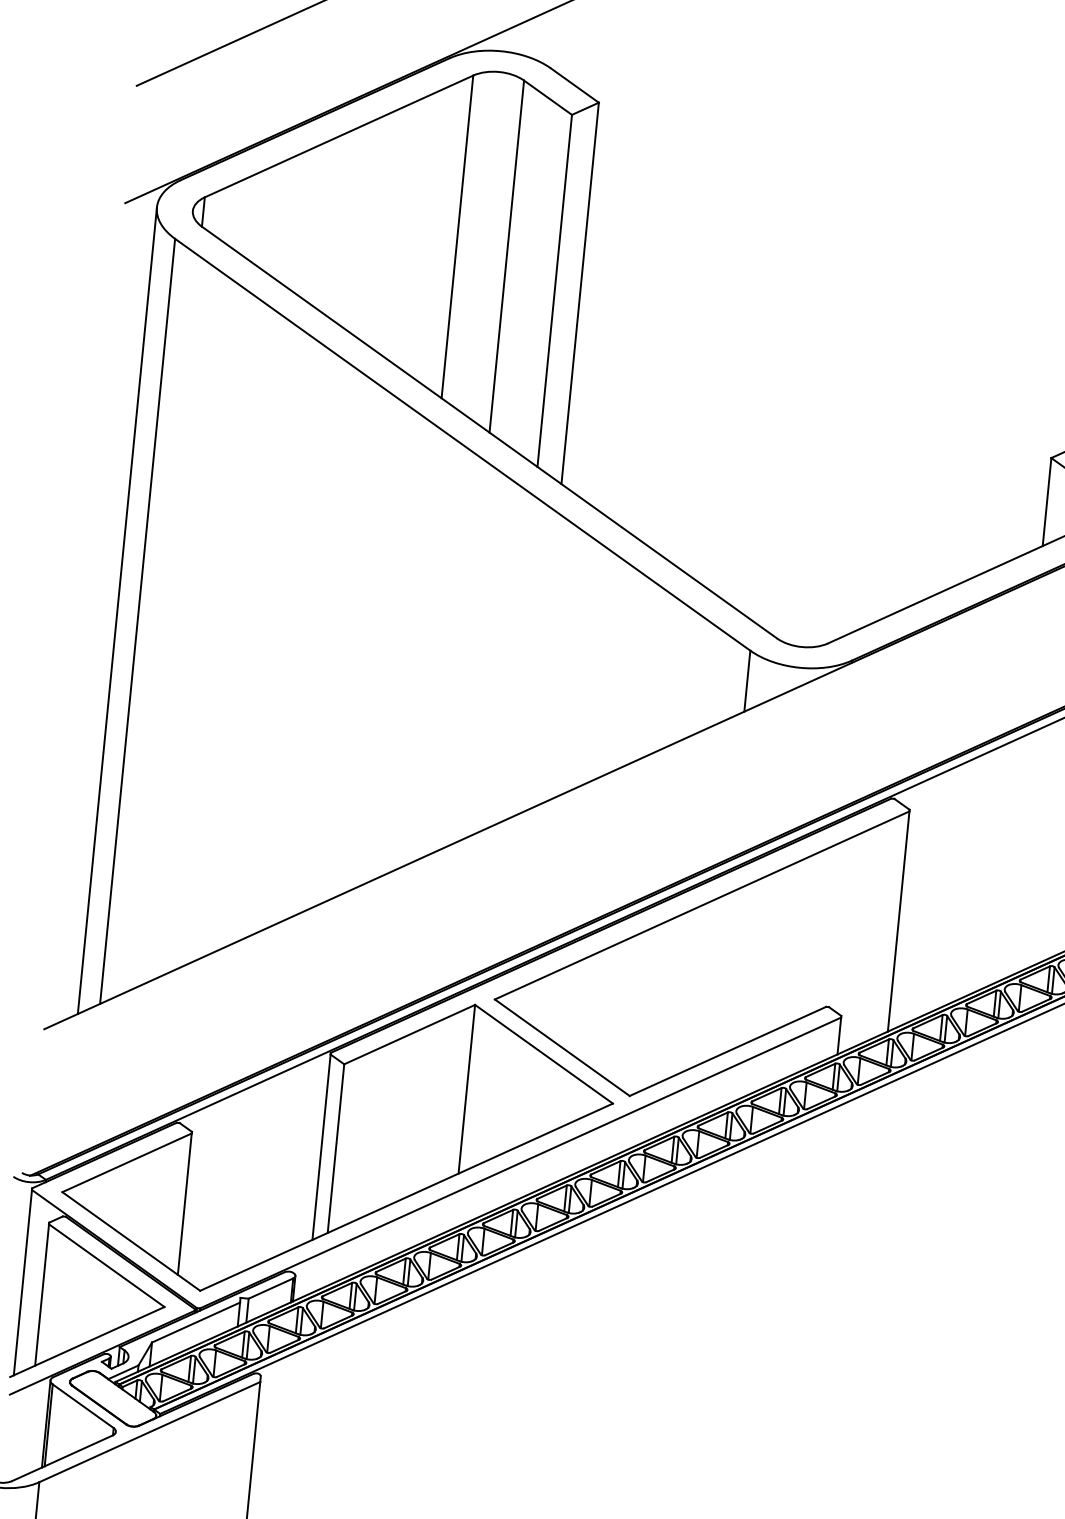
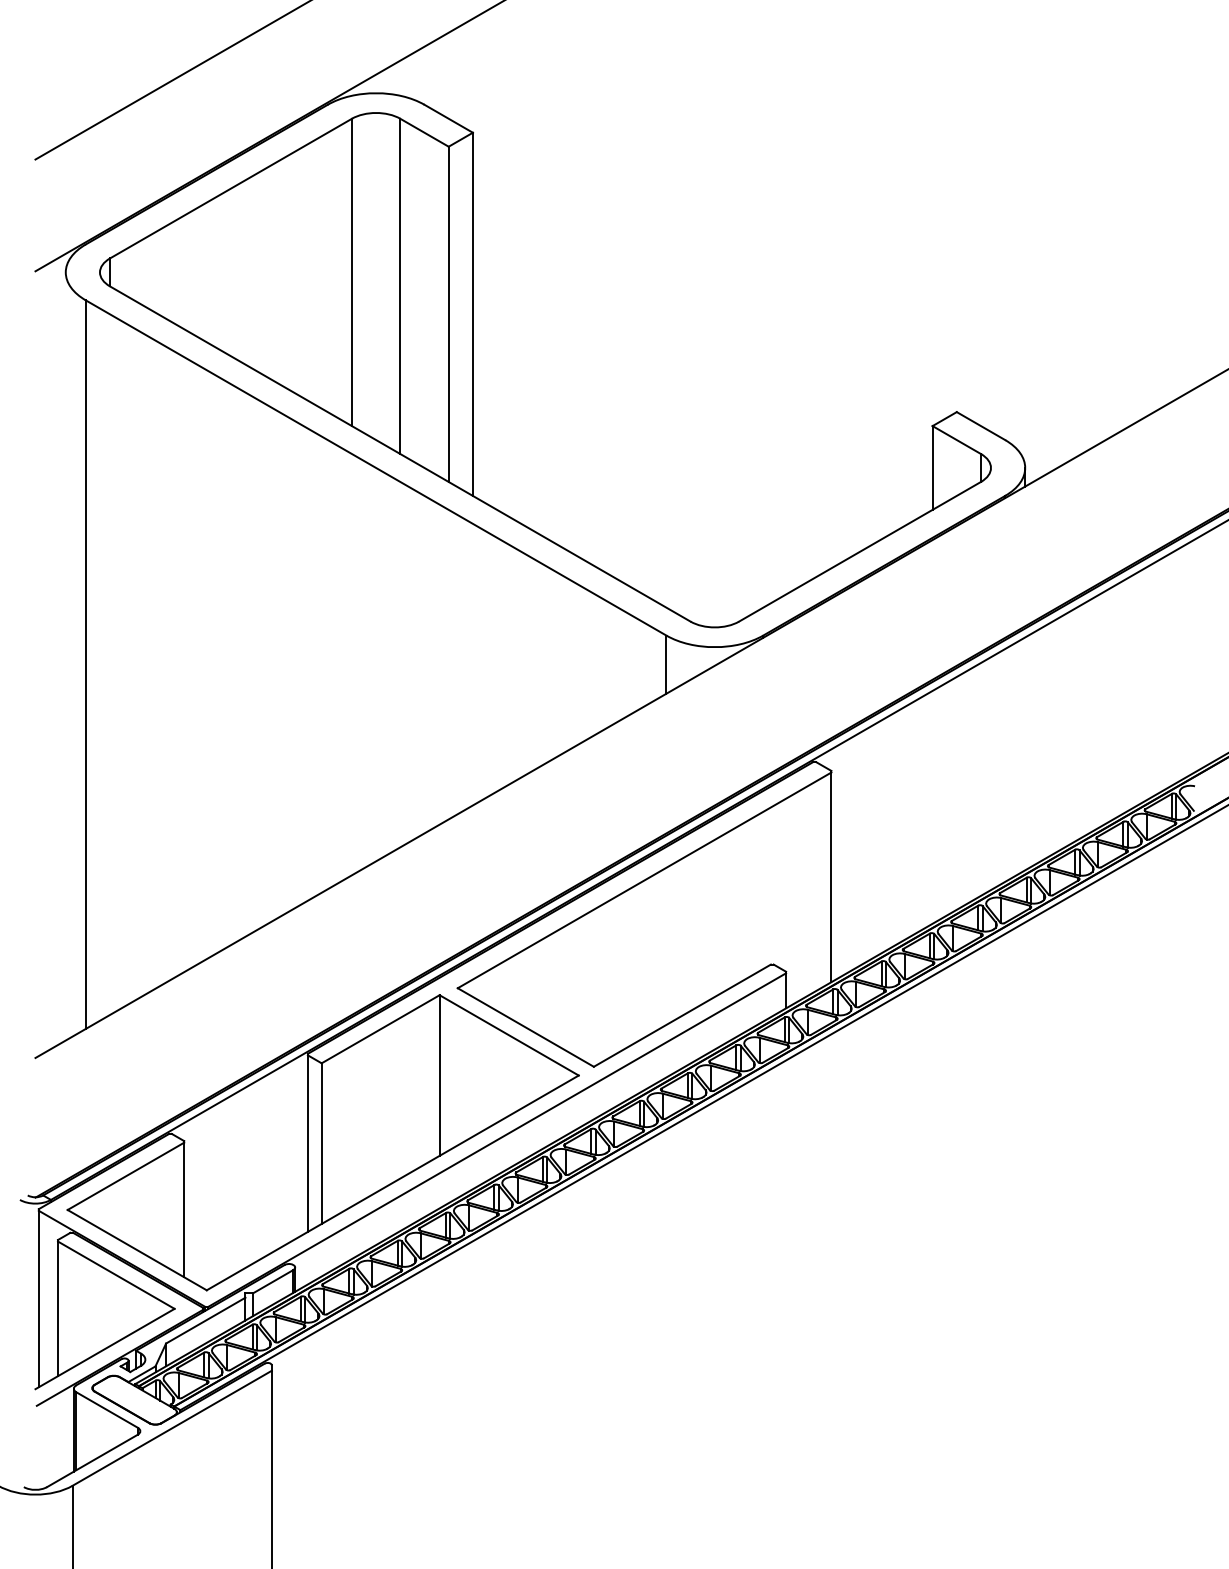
line: (117, 610) -> (65, 656), removed

